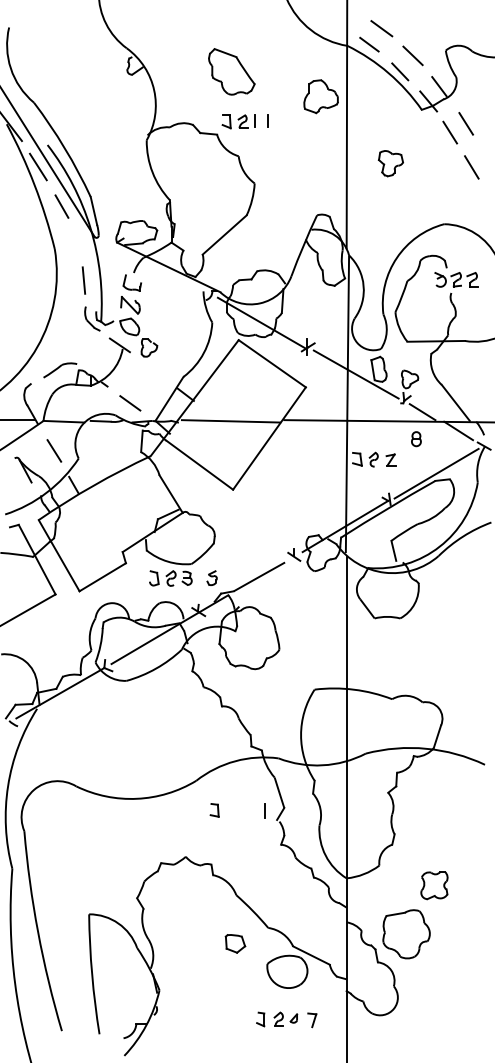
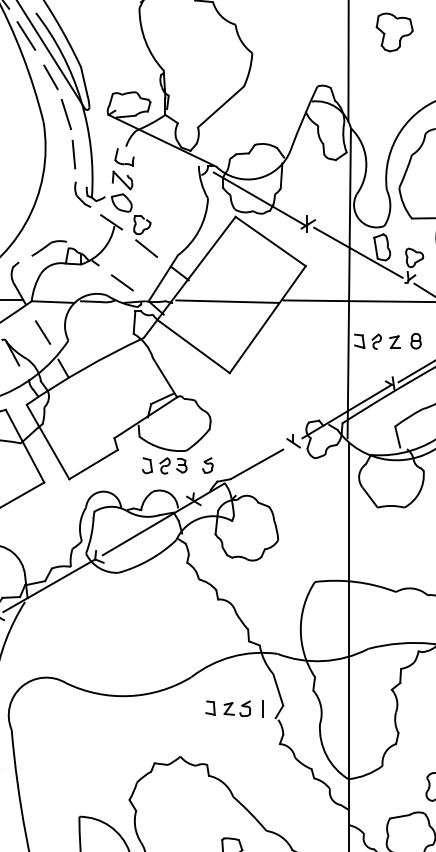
part: (390, 163) -> (394, 32), size x1.43
line: (76, 242) -> (66, 114), added
line: (153, 370) -> (146, 248), added
part: (416, 439) -> (416, 341), moved
part: (240, 810) -> (237, 708), added

